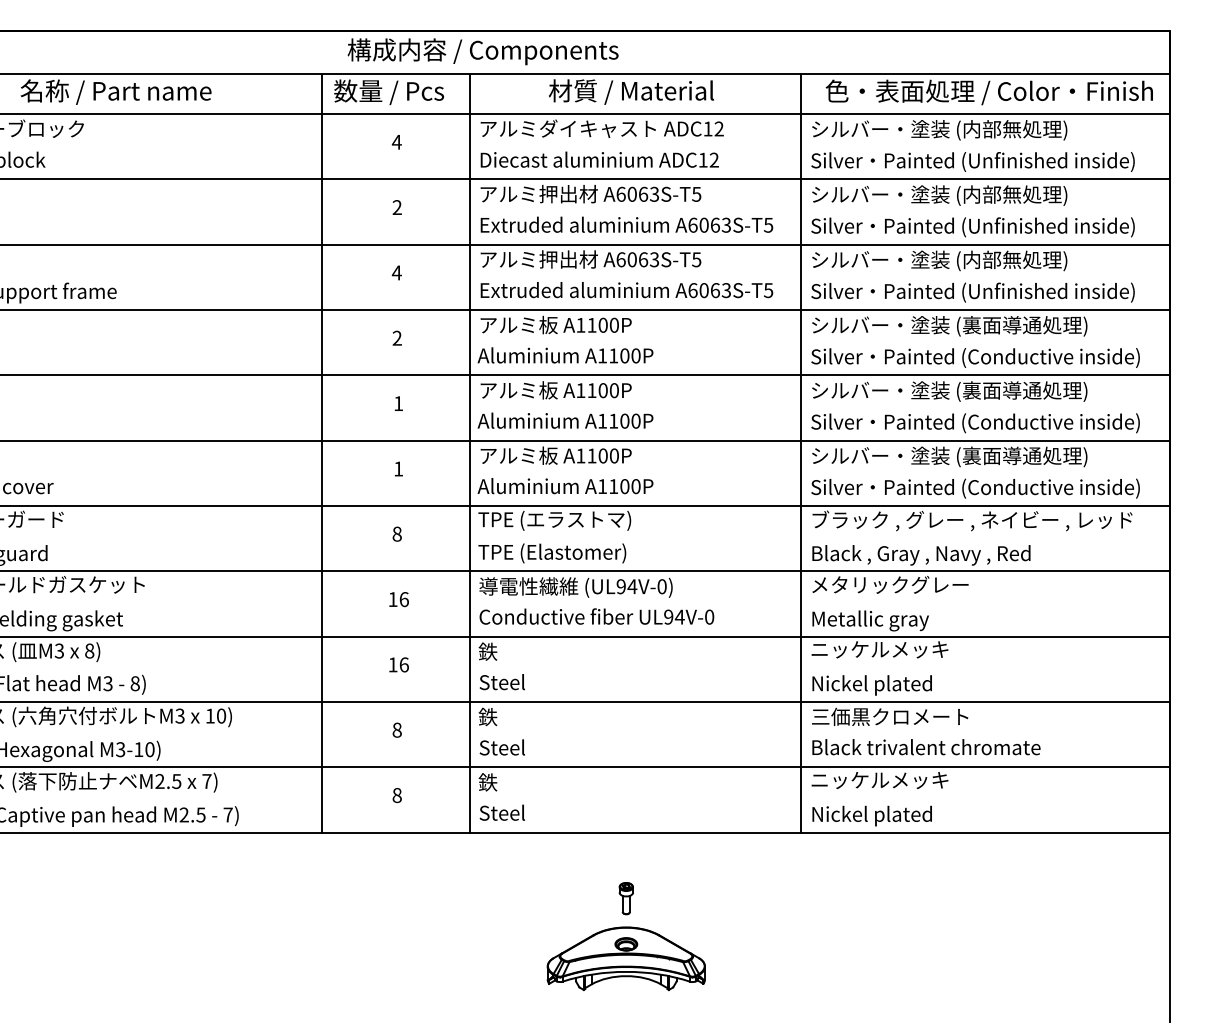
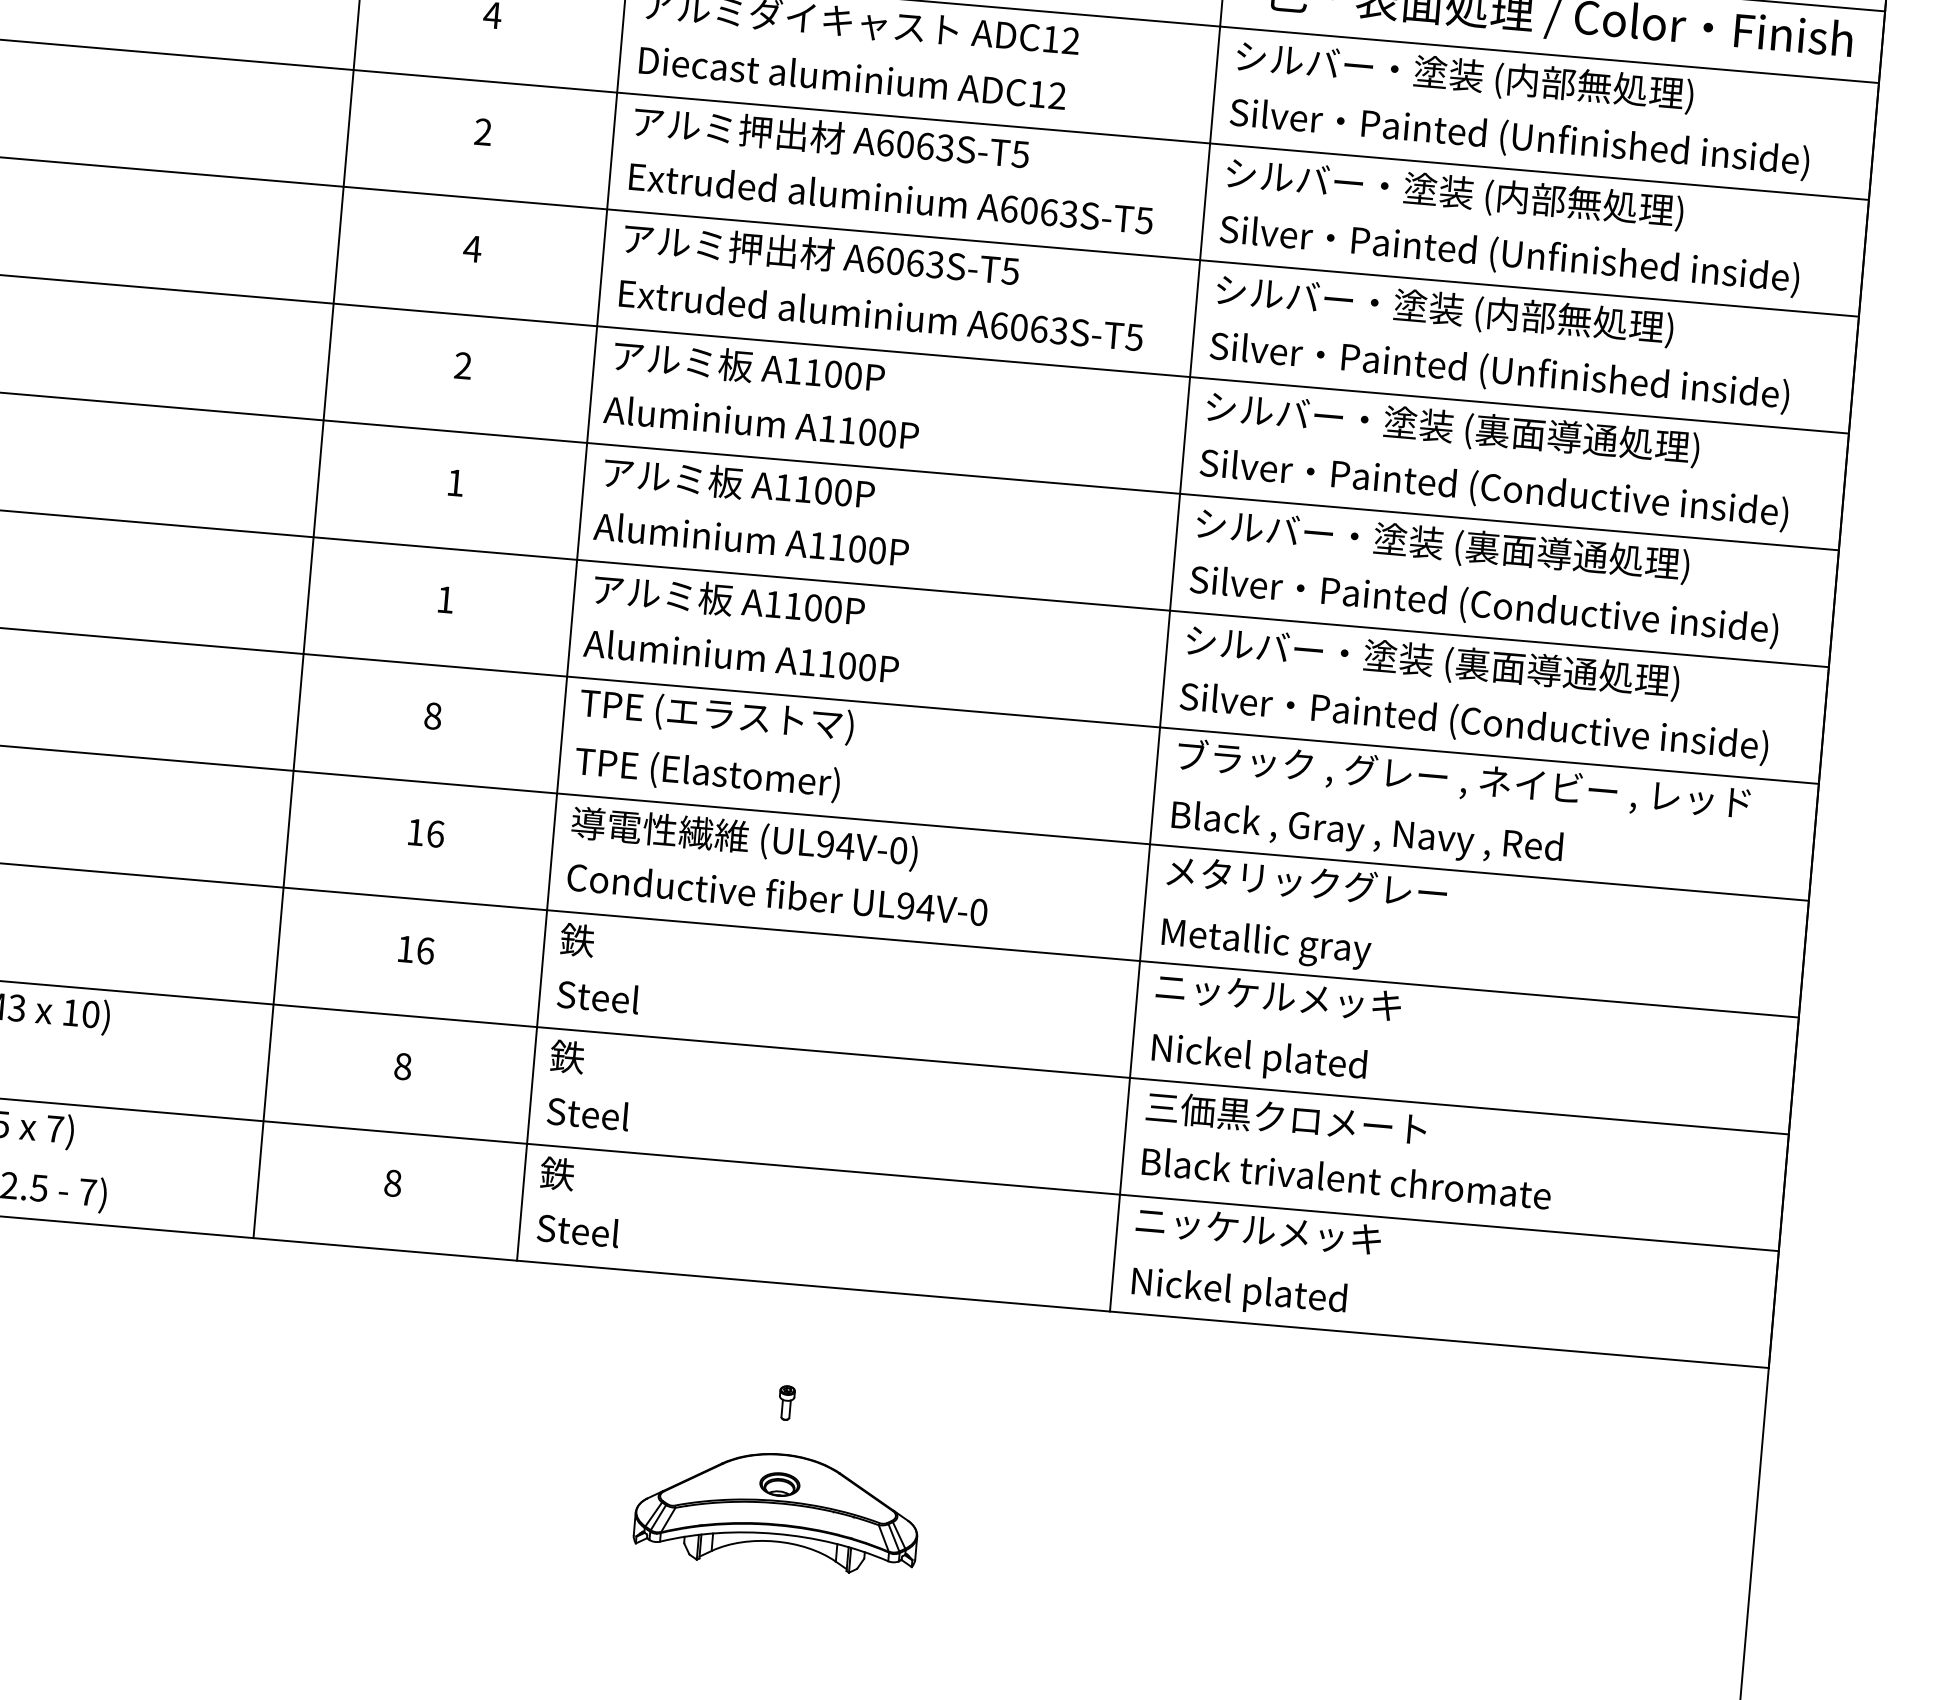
part: (625, 898) -> (785, 1402), size x0.6

